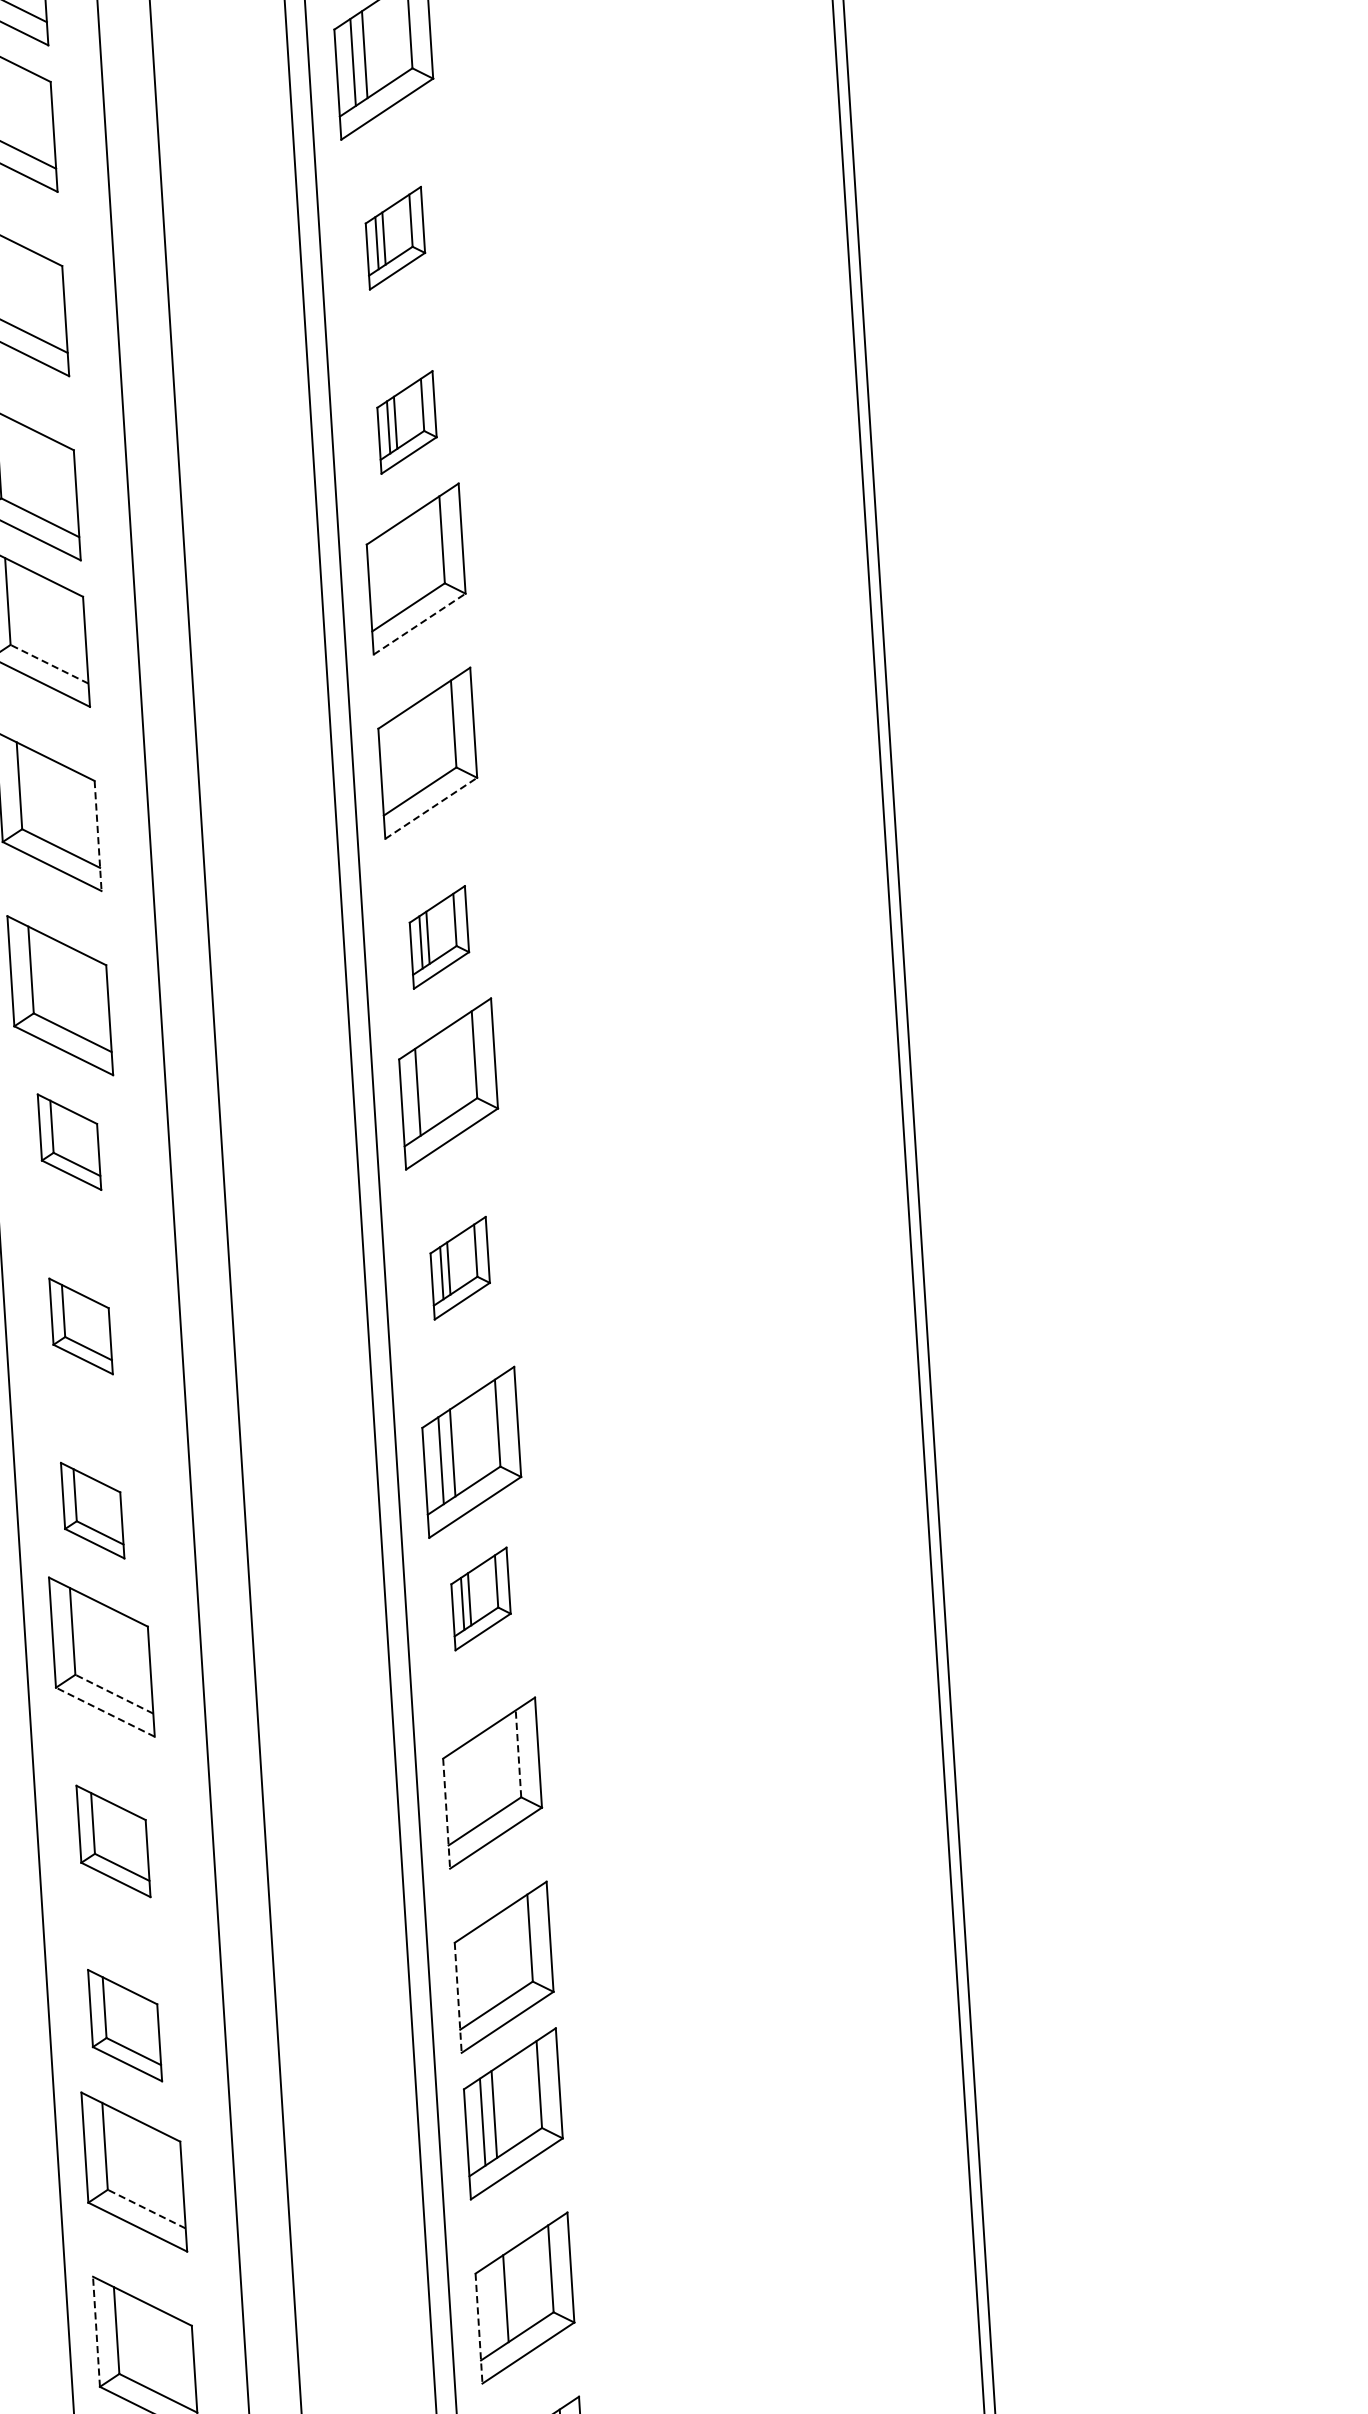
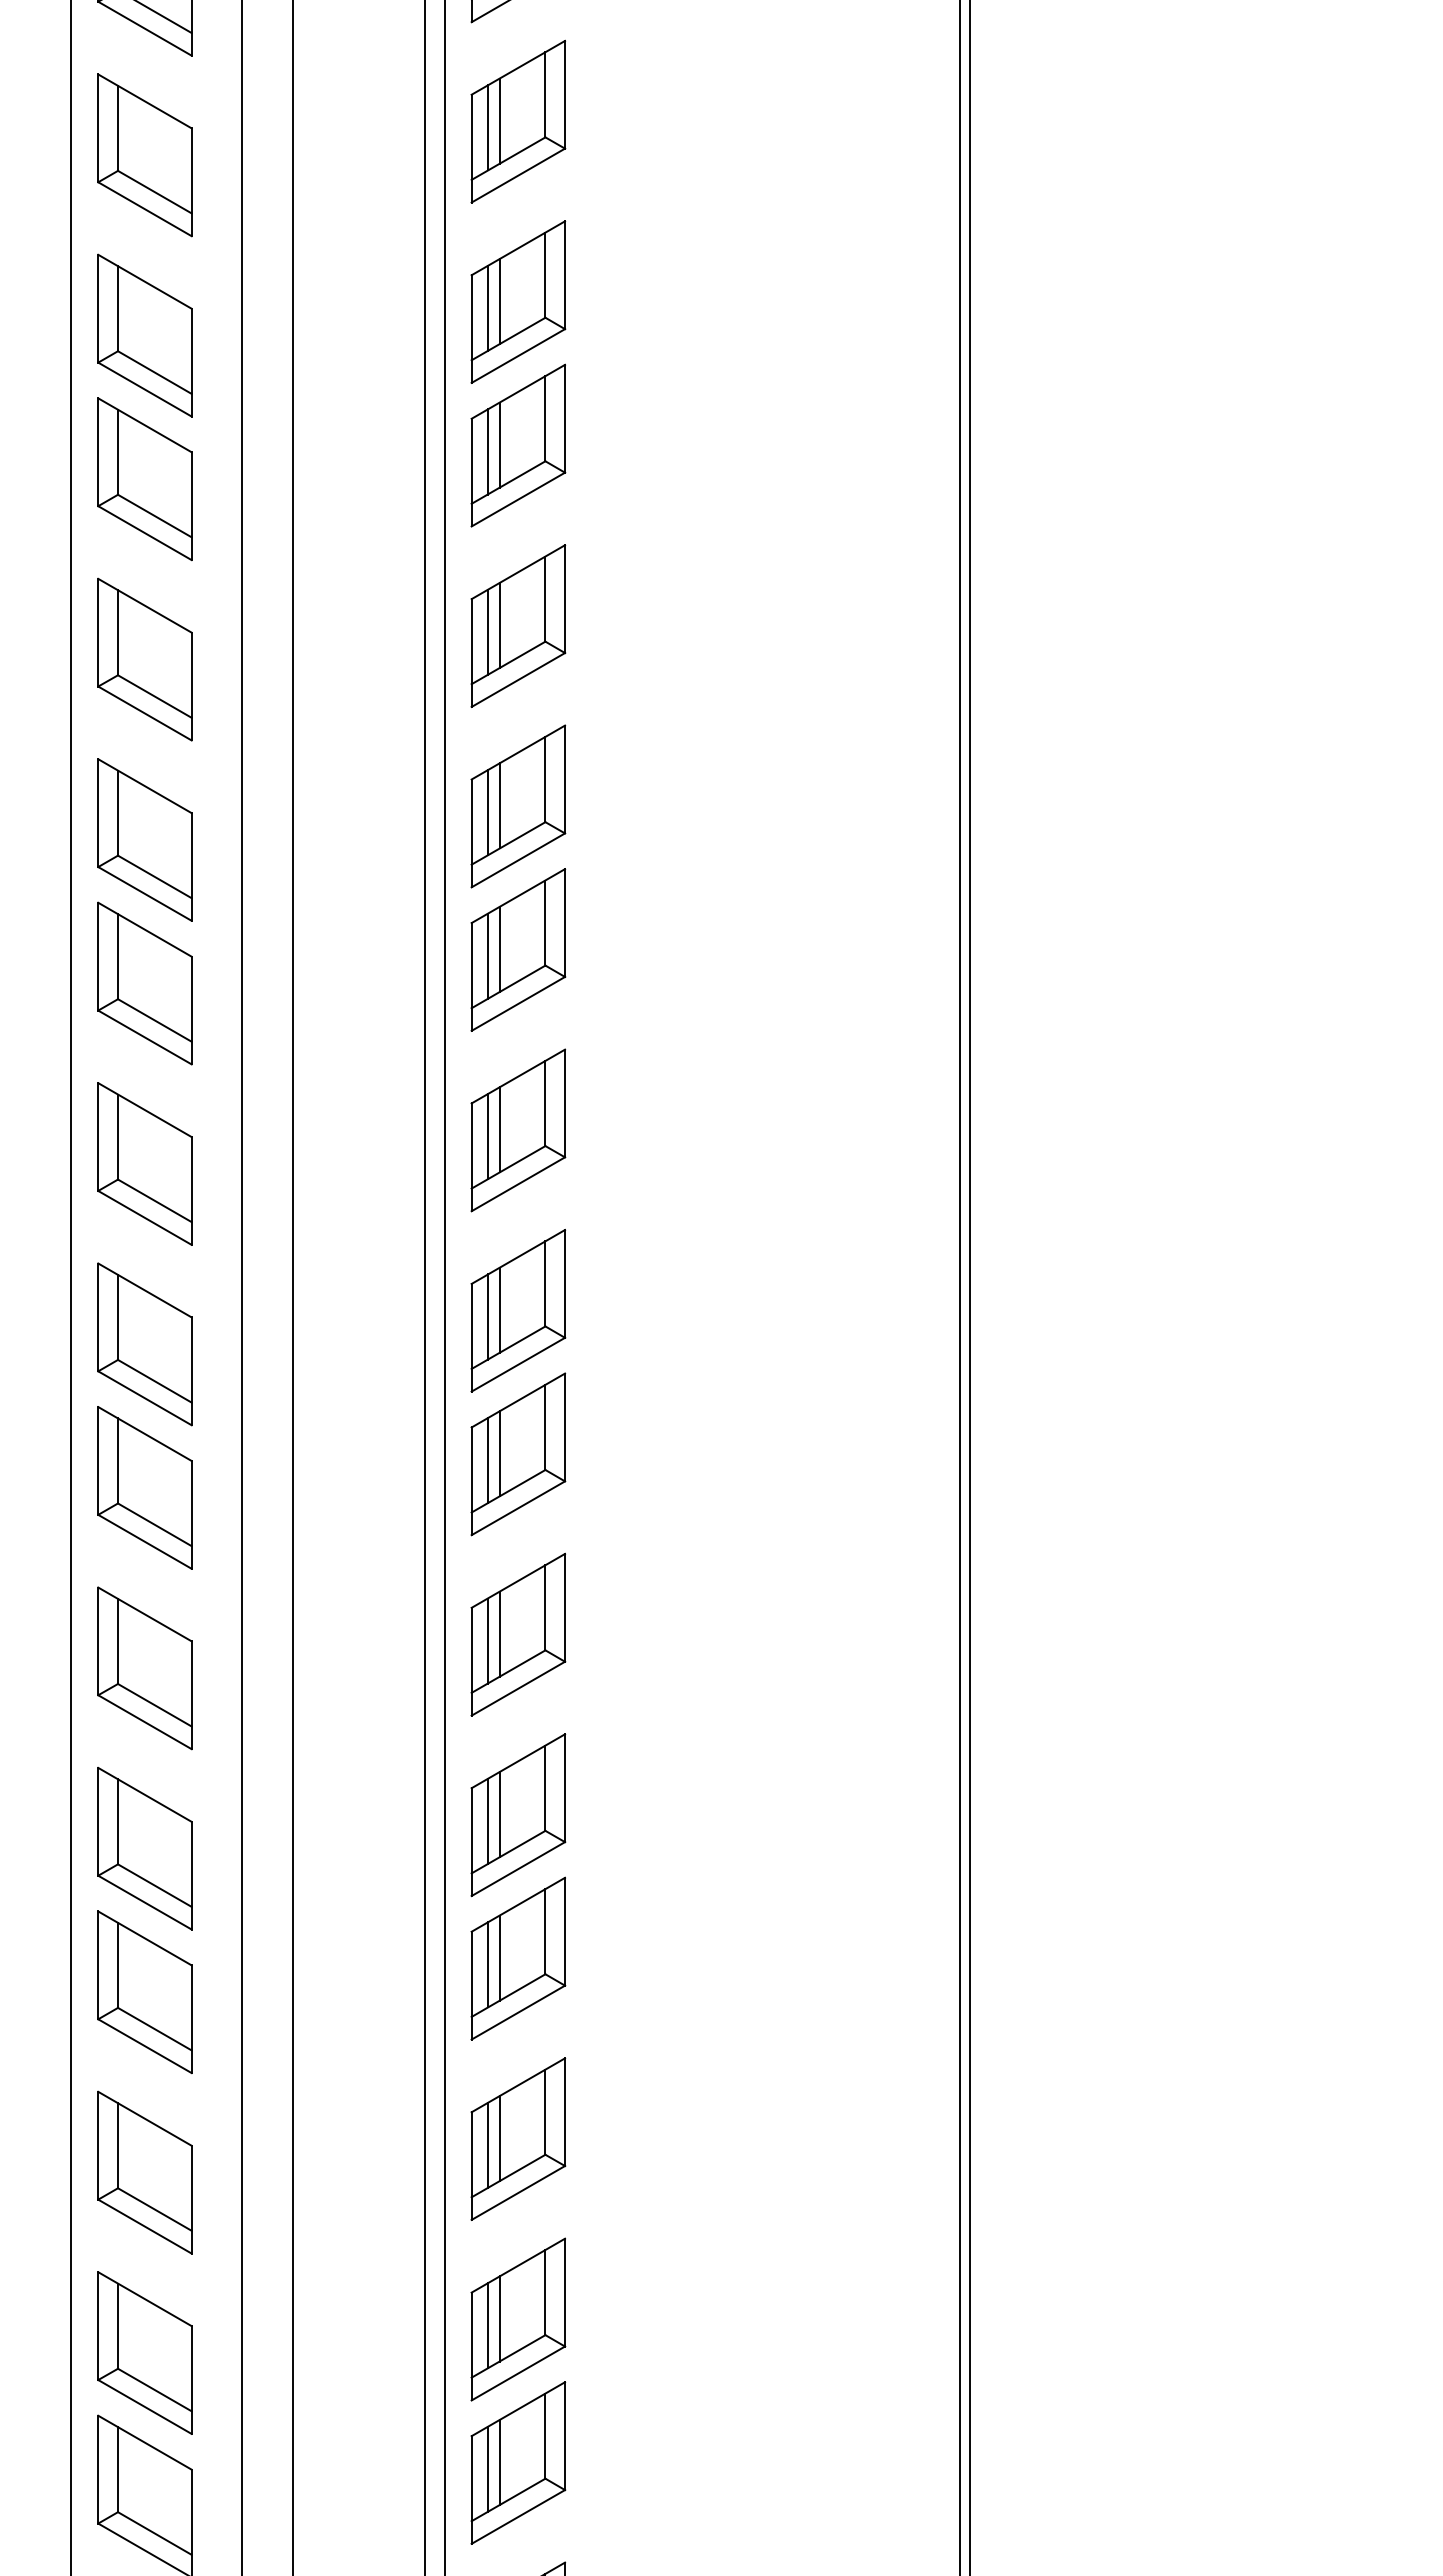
part: (395, 238) -> (518, 121), size x1.67
part: (407, 421) -> (518, 301), size x1.67
line: (396, 569) -> (499, 444), added
line: (385, 577) -> (487, 451), added
line: (419, 624) -> (518, 499), dashed -> solid
line: (49, 664) -> (154, 516), dashed -> solid
line: (408, 753) -> (499, 625), added
line: (396, 760) -> (487, 631), added
line: (431, 808) -> (518, 680), dashed -> solid
line: (97, 835) -> (191, 686), dashed -> solid
part: (439, 937) -> (518, 806), size x1.67
line: (429, 1083) -> (499, 948), added
part: (69, 1142) -> (144, 983), size x1.67
part: (460, 1268) -> (518, 1130), size x1.67
part: (80, 1325) -> (144, 1163), size x1.67
part: (92, 1510) -> (144, 1344), size x1.67
part: (481, 1599) -> (518, 1454), size x1.67
line: (114, 1693) -> (154, 1524), dashed -> solid
line: (104, 1711) -> (144, 1541), dashed -> solid
line: (518, 1753) -> (545, 1607), dashed -> solid
line: (473, 1783) -> (499, 1633), added
line: (461, 1790) -> (487, 1640), added
line: (446, 1813) -> (471, 1661), dashed -> solid
part: (113, 1841) -> (144, 1668), size x1.43
line: (484, 1967) -> (499, 1814), added
line: (473, 1974) -> (487, 1820), added
line: (458, 1998) -> (471, 1842), dashed -> solid
part: (124, 2025) -> (144, 1848), size x1.43
line: (146, 2209) -> (154, 2029), dashed -> solid
line: (493, 2305) -> (487, 2144), added
line: (478, 2329) -> (471, 2166), dashed -> solid
line: (96, 2331) -> (98, 2145), dashed -> solid

